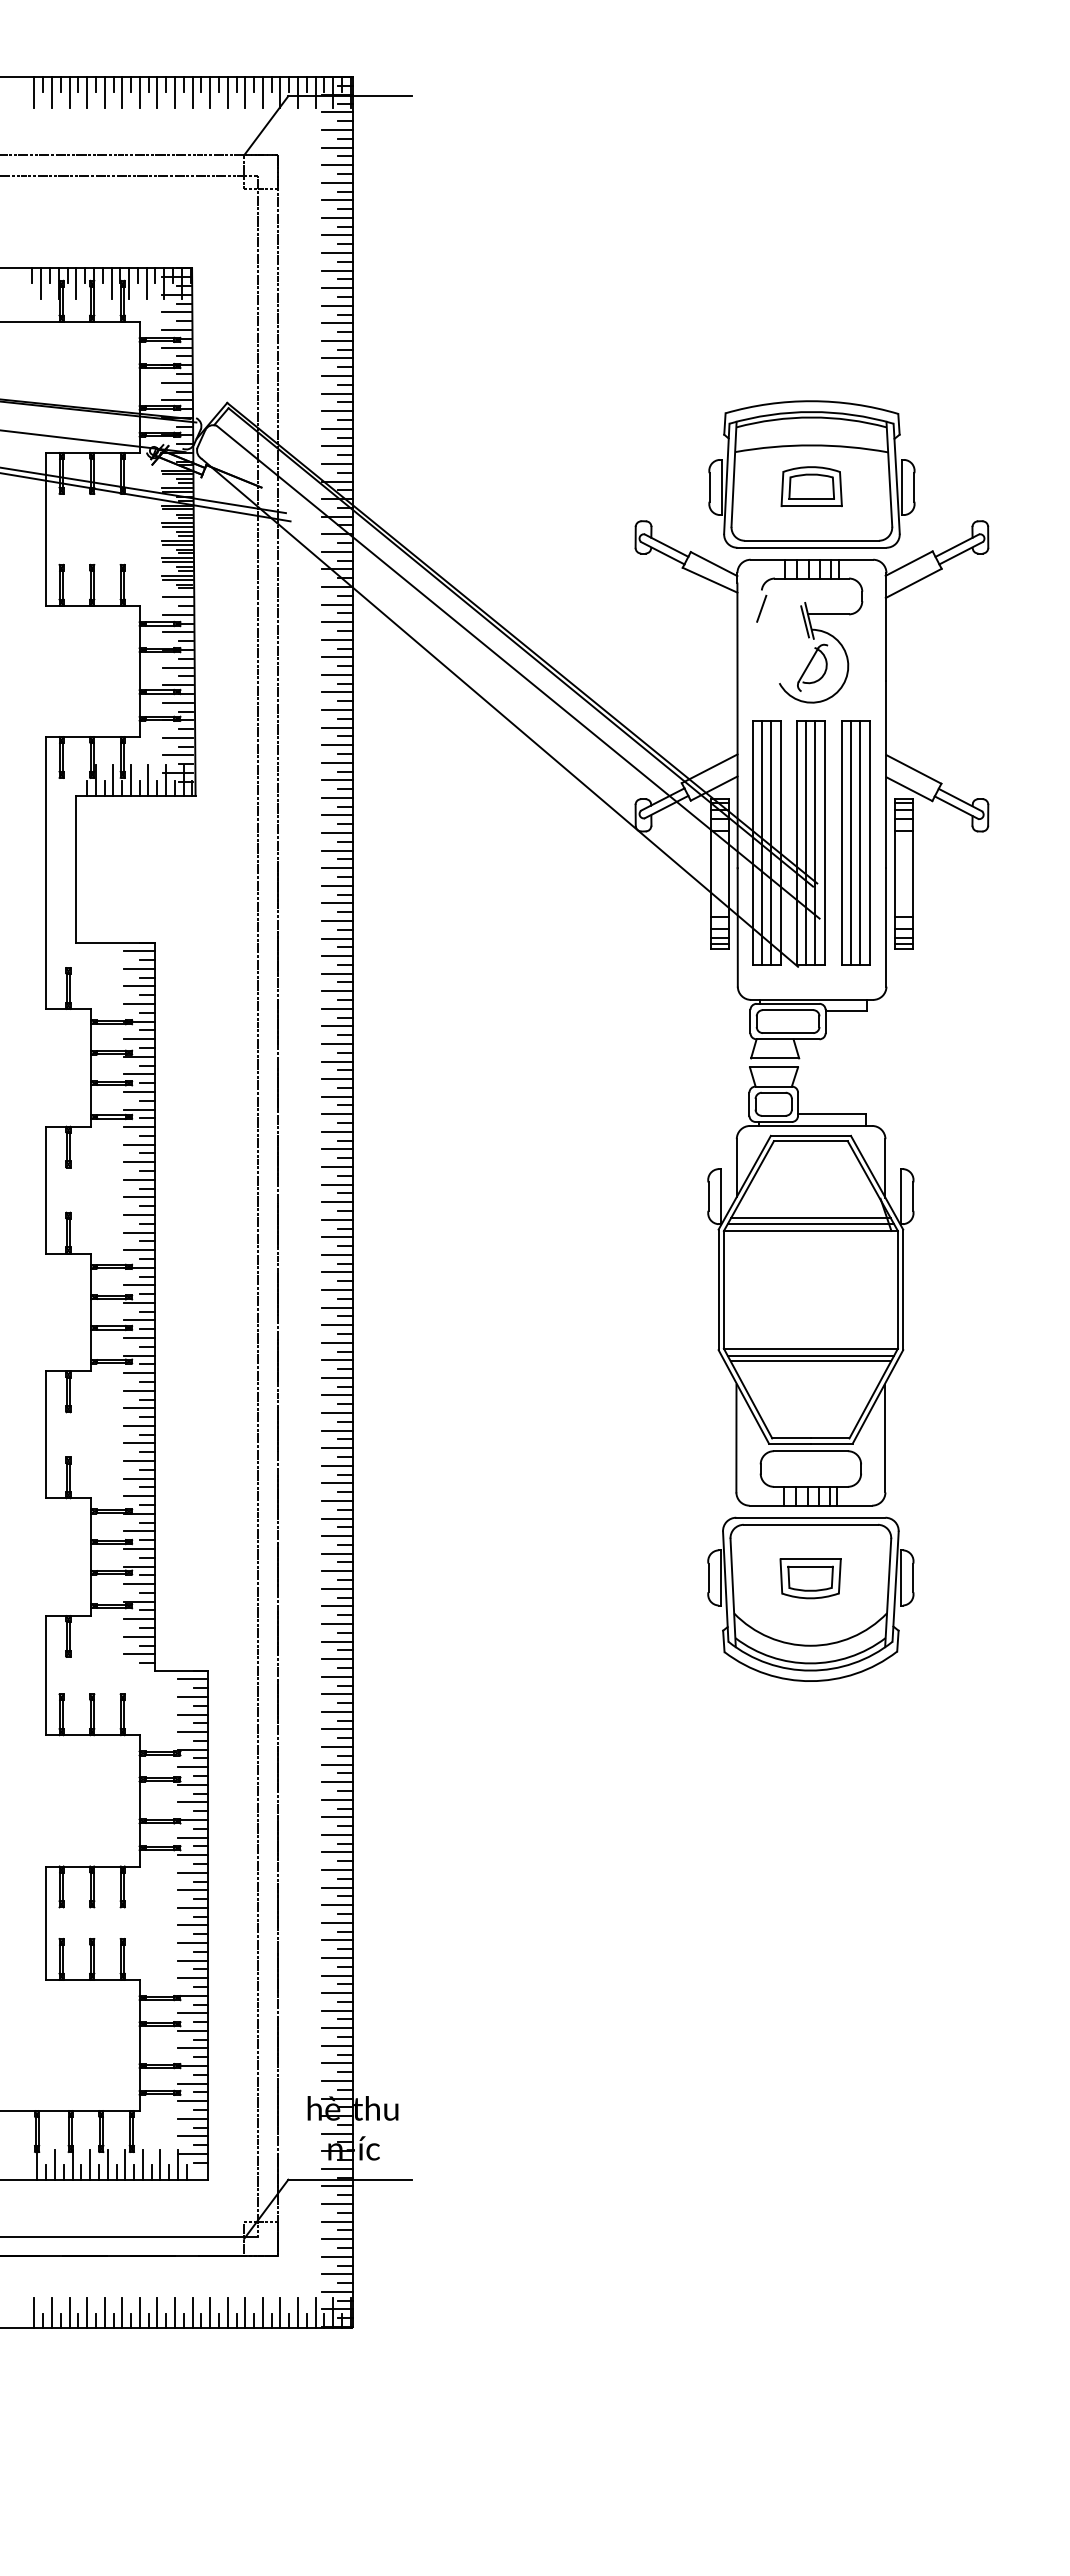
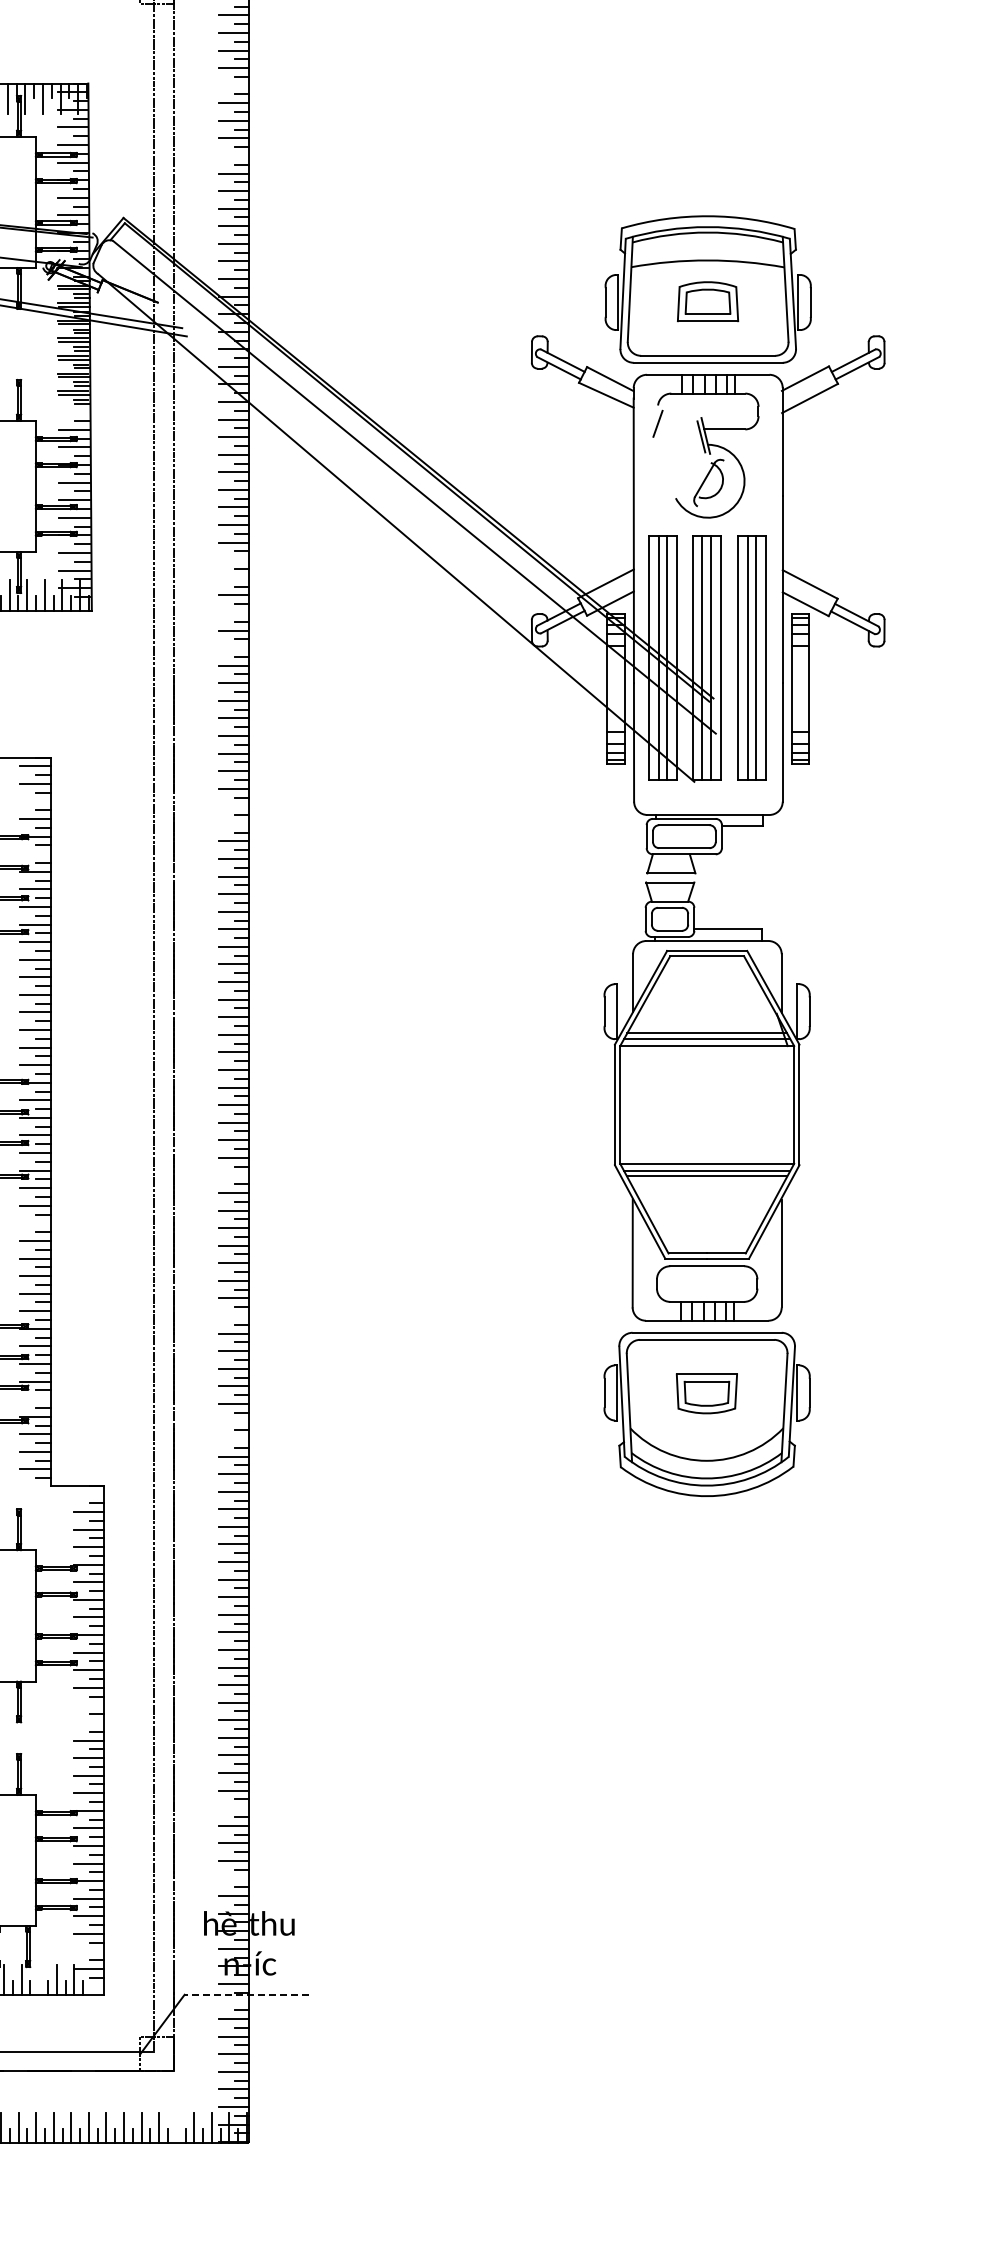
line: (337, 270) -> (233, 85), removed
line: (337, 340) -> (233, 155), removed
line: (177, 597) -> (73, 412), removed
line: (337, 745) -> (233, 560), removed
line: (337, 762) -> (233, 577), removed
line: (337, 797) -> (233, 612), removed
line: (337, 833) -> (233, 648), removed
line: (138, 986) -> (34, 801), removed
line: (337, 991) -> (233, 806), removed
line: (337, 1008) -> (233, 823), removed
line: (138, 1039) -> (34, 854), removed
line: (337, 1360) -> (233, 1175), removed
line: (138, 1408) -> (34, 1223), removed
line: (337, 1500) -> (233, 1315), removed
line: (138, 1584) -> (34, 1399), removed
line: (337, 1606) -> (233, 1421), removed
line: (337, 1623) -> (233, 1438), removed
line: (192, 1679) -> (88, 1494), removed
line: (192, 1890) -> (88, 1705), removed
line: (192, 1907) -> (88, 1722), removed
line: (337, 1993) -> (233, 1808), removed
line: (337, 2063) -> (233, 1878), removed
line: (192, 2136) -> (88, 1951), removed
line: (142, 2164) -> (38, 1979), removed
line: (350, 2179) -> (246, 1994), solid -> dashed
line: (337, 2186) -> (233, 2001), removed
line: (280, 2312) -> (176, 2127), removed

